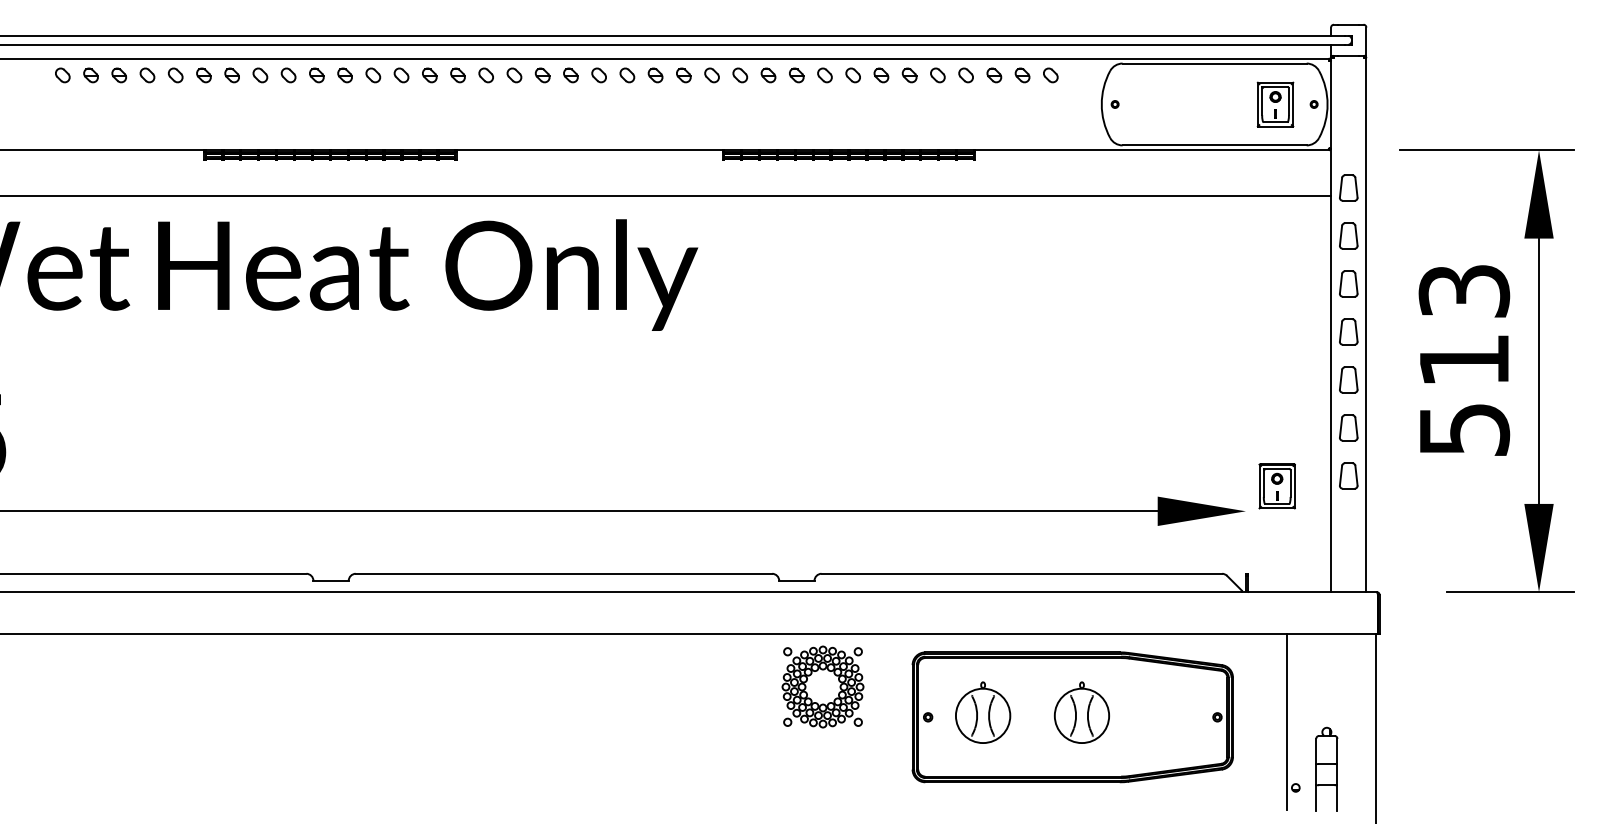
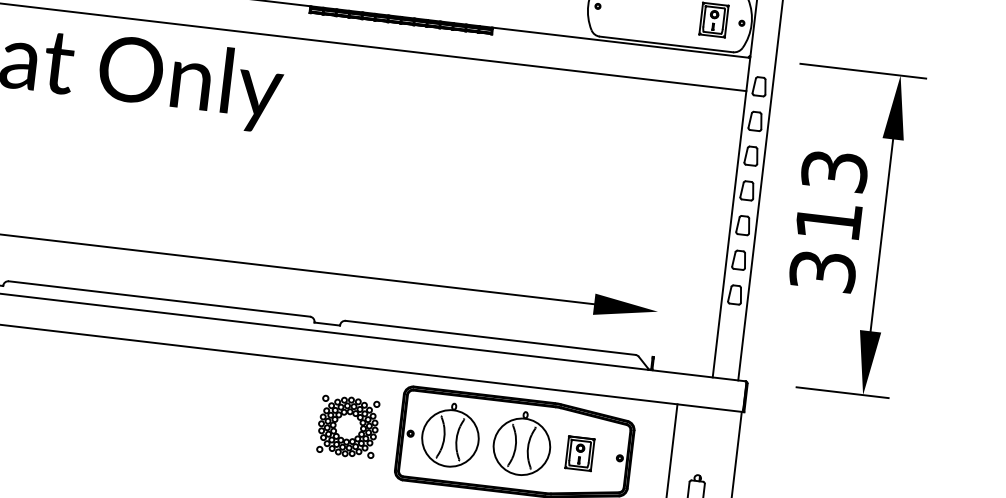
text: (1463, 429) -> (822, 271), 513 -> 313
part: (1276, 486) -> (579, 453), moved
part: (822, 686) -> (347, 426), moved
part: (982, 712) -> (450, 434), size x1.43
part: (1081, 712) -> (521, 443), size x1.43

